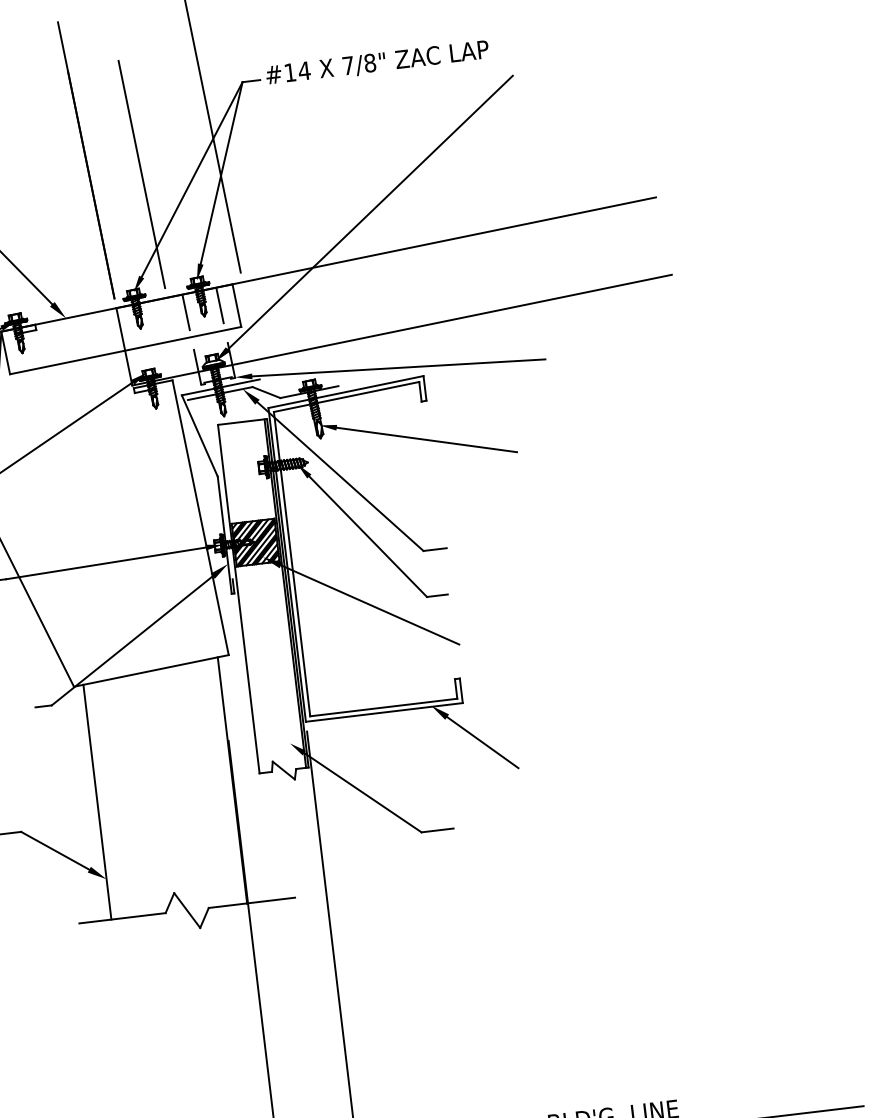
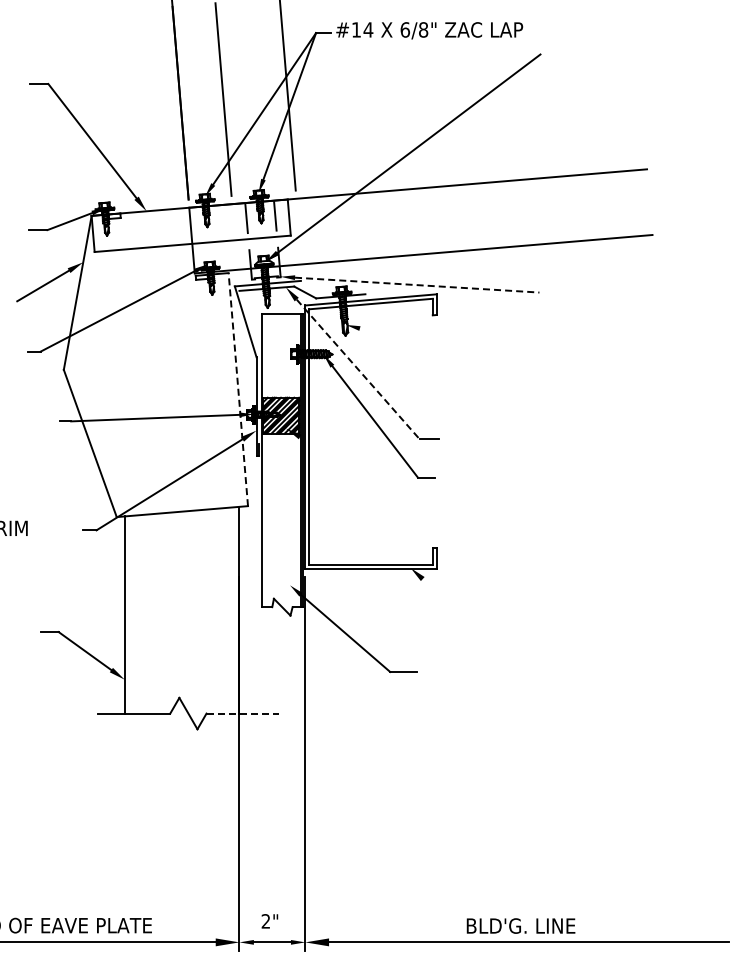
text: (348, 65) -> (405, 29), 7/8" -> 6/8"
line: (399, 368) -> (417, 285), solid -> dashed
line: (425, 440) -> (432, 347), removed
line: (340, 476) -> (358, 369), solid -> dashed
line: (200, 517) -> (238, 389), solid -> dashed
line: (369, 604) -> (369, 478), removed
line: (482, 742) -> (449, 603), removed
line: (252, 902) -> (243, 713), solid -> dashed

